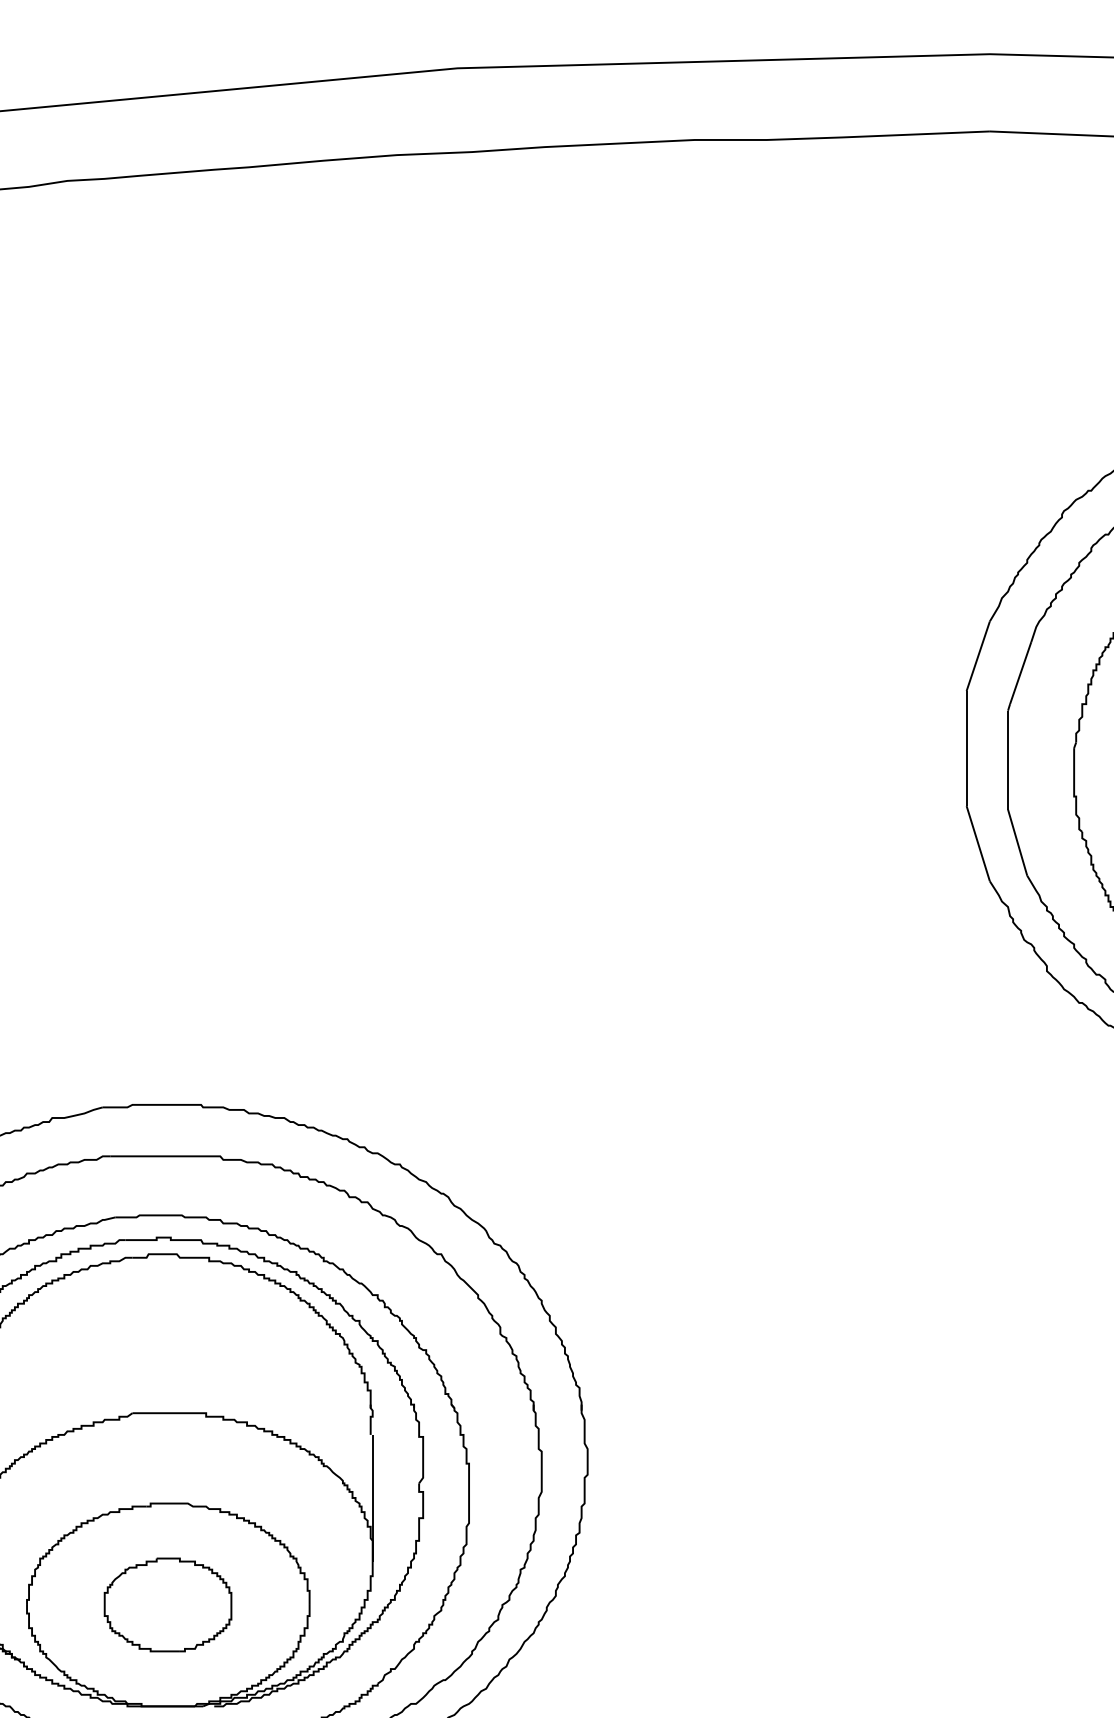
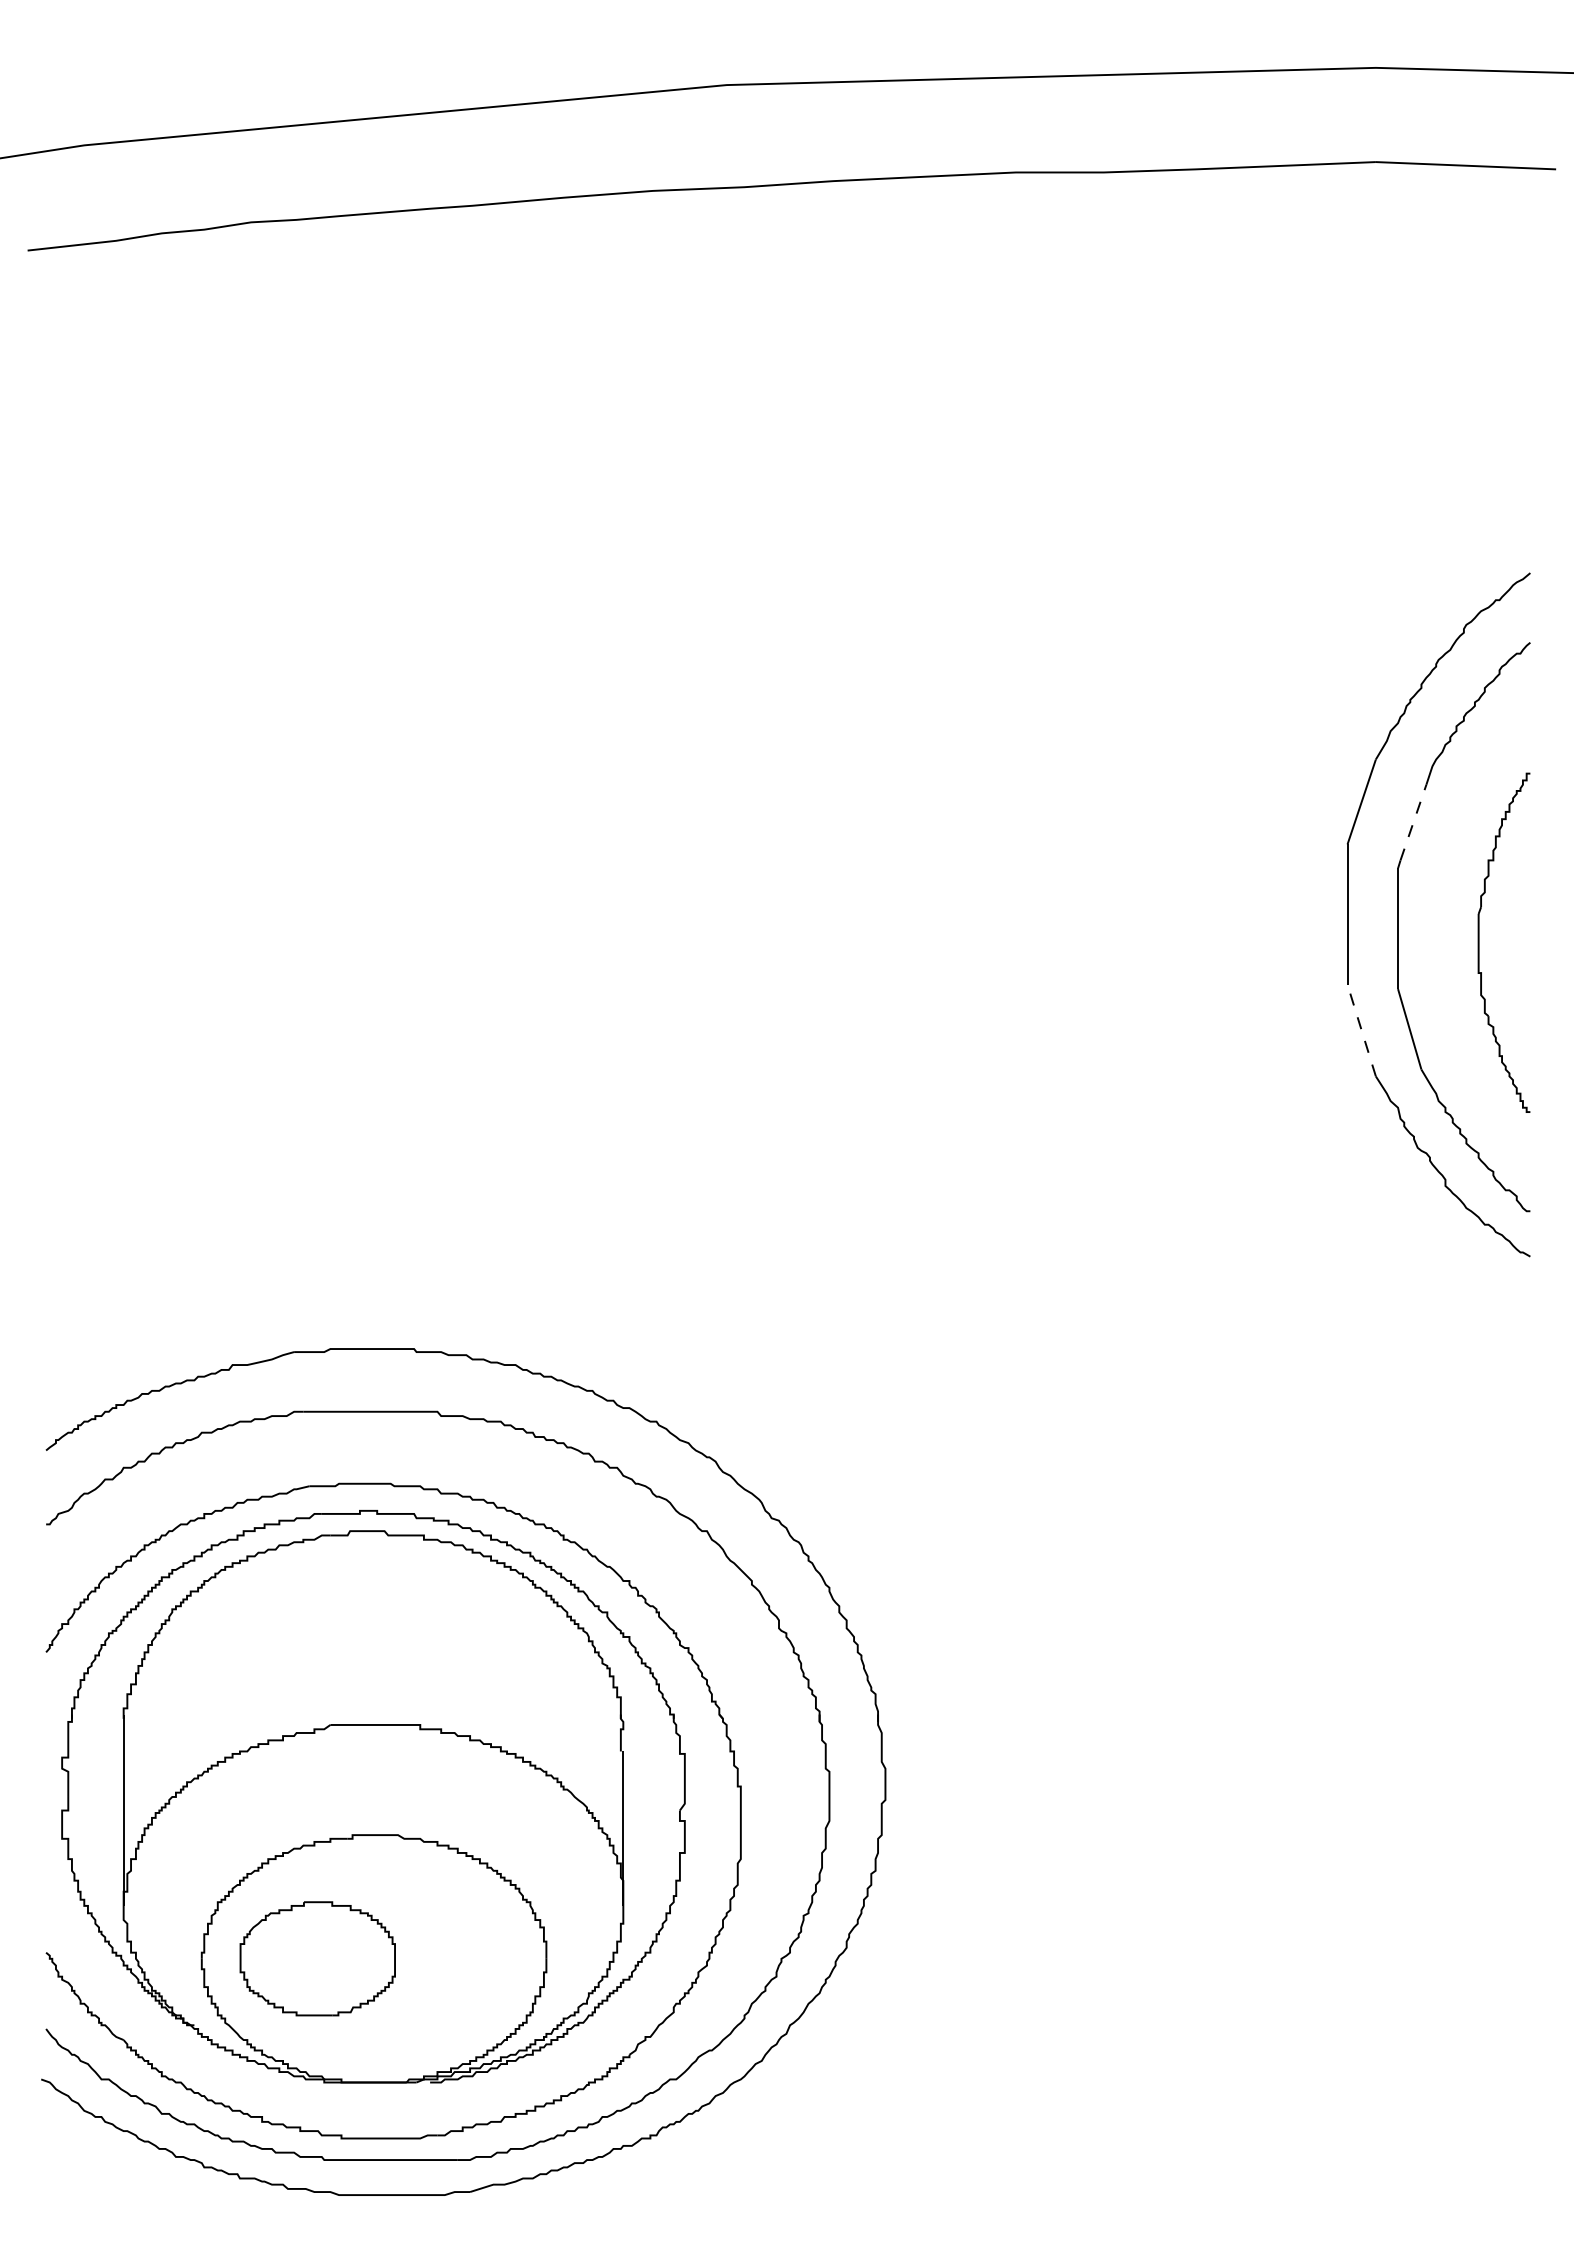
line: (1020, 673) -> (1413, 822), solid -> dashed
line: (978, 843) -> (1361, 1030), solid -> dashed
part: (167, 1604) -> (317, 1958), moved

